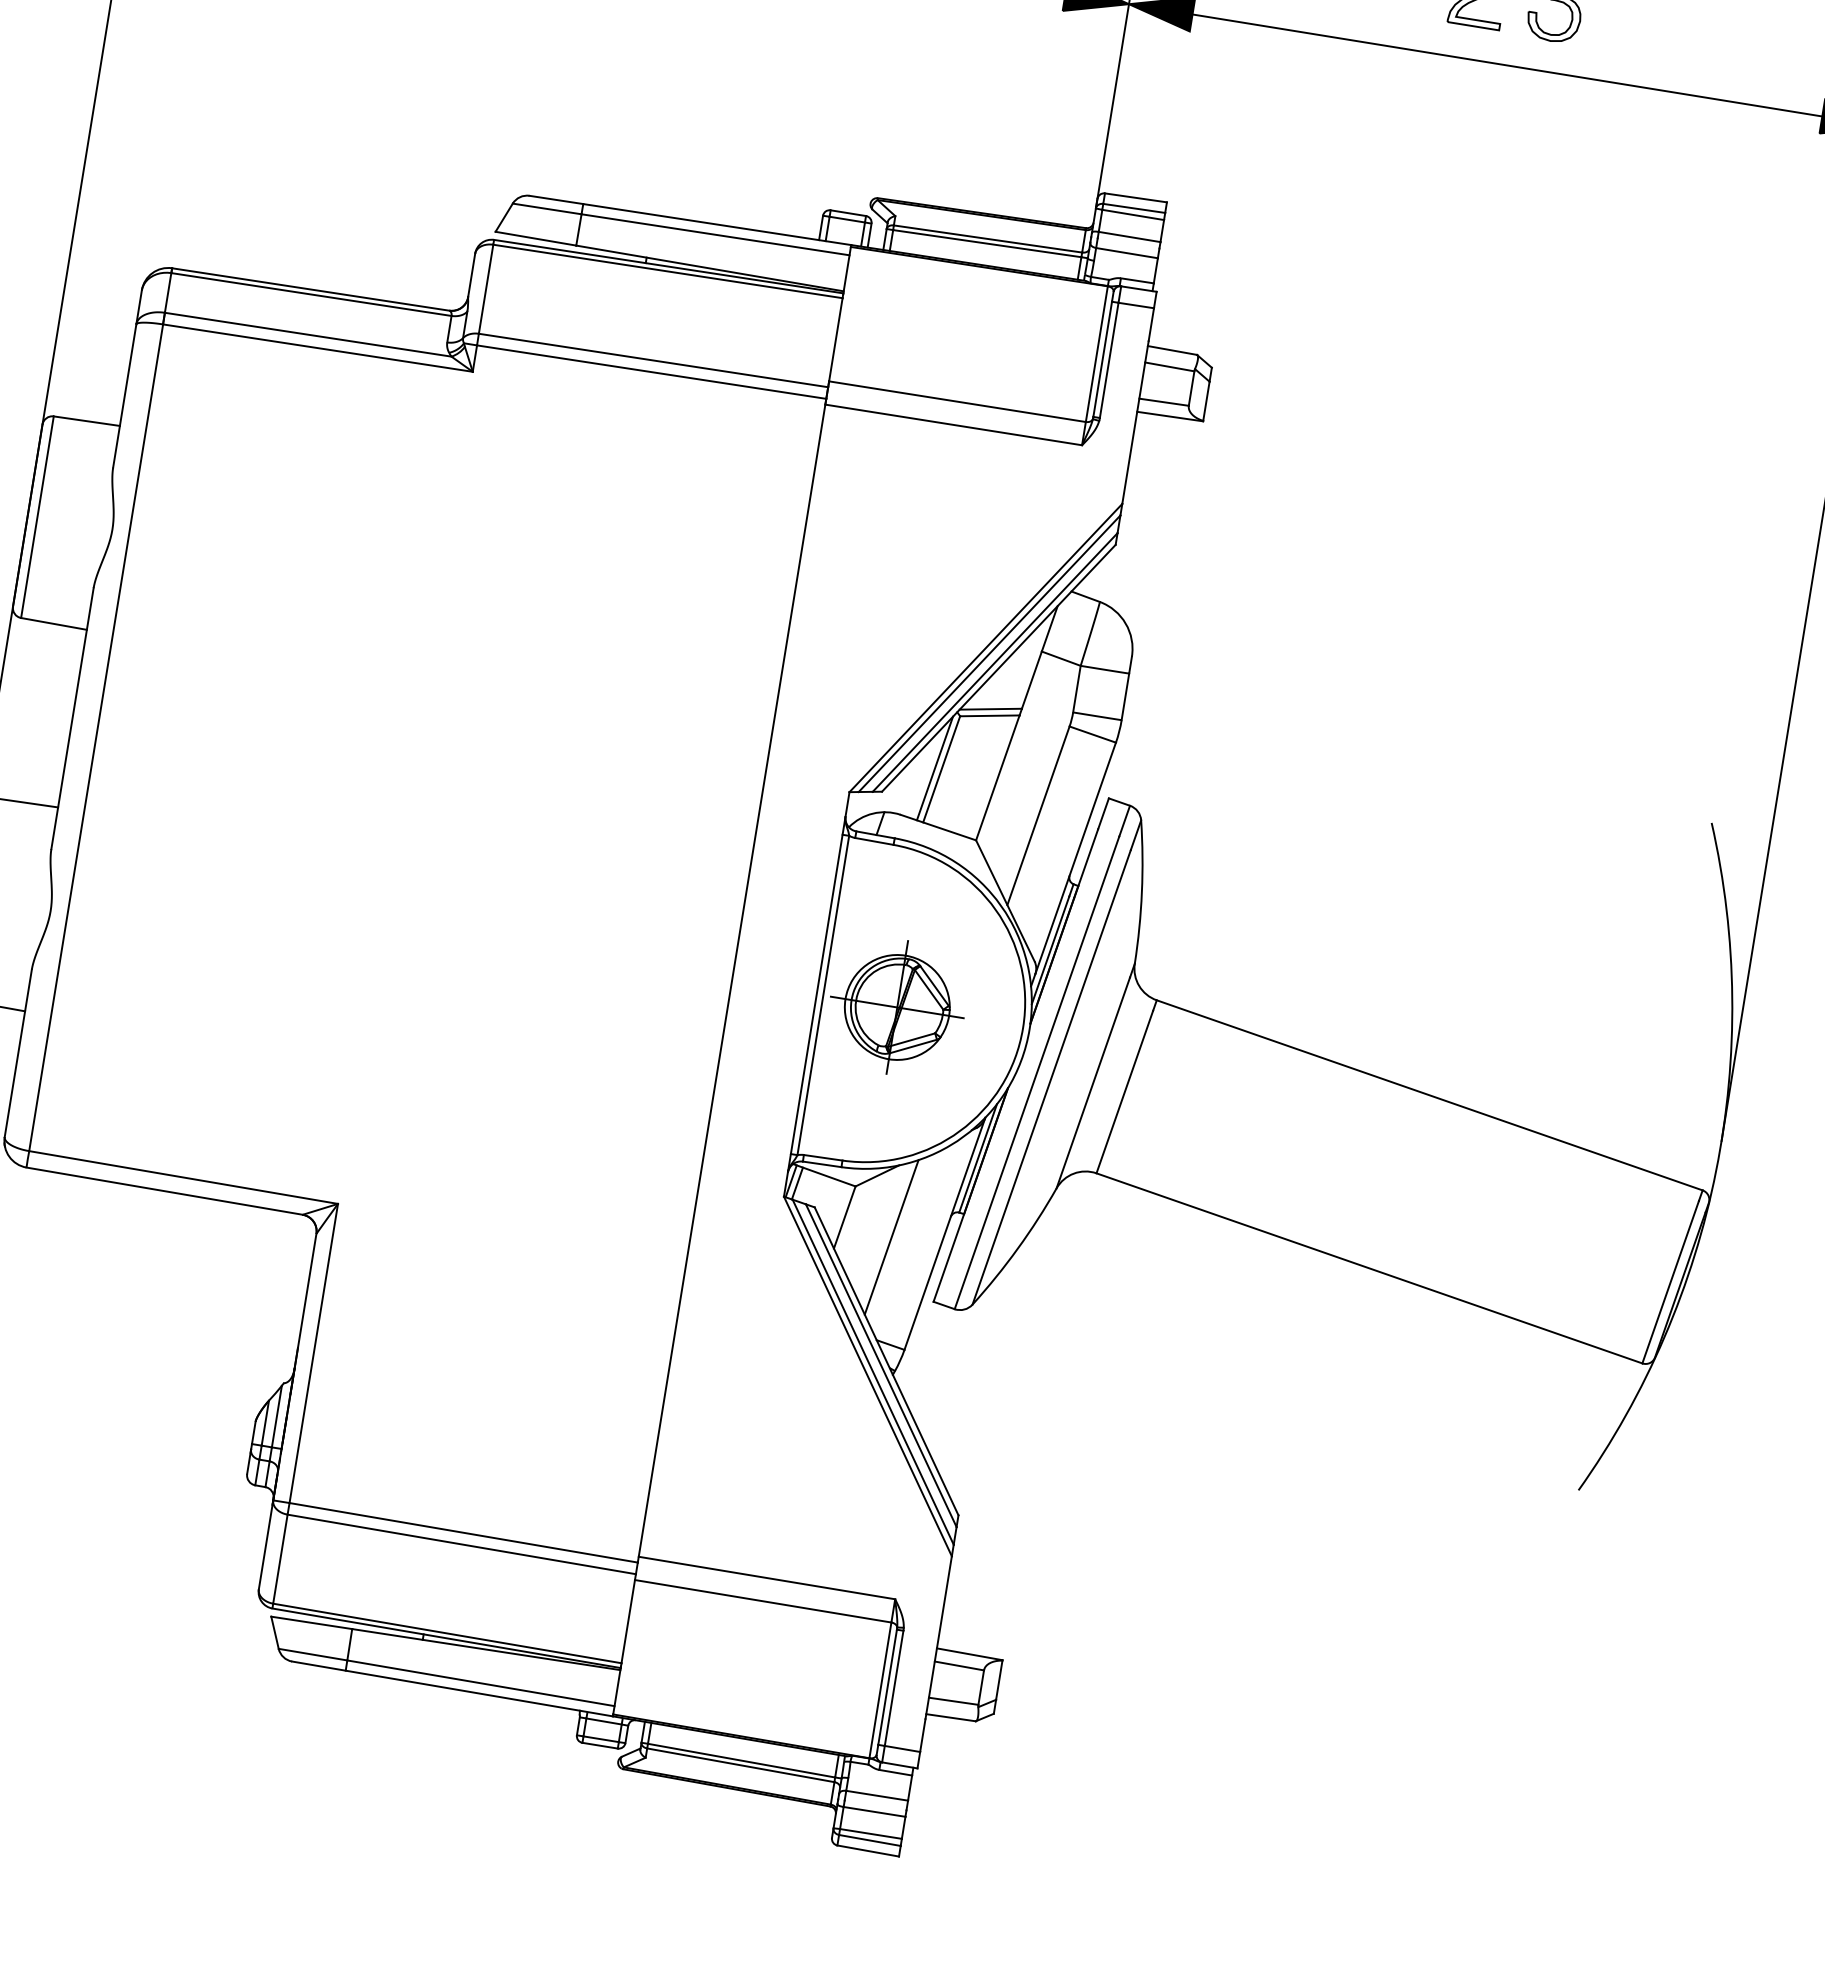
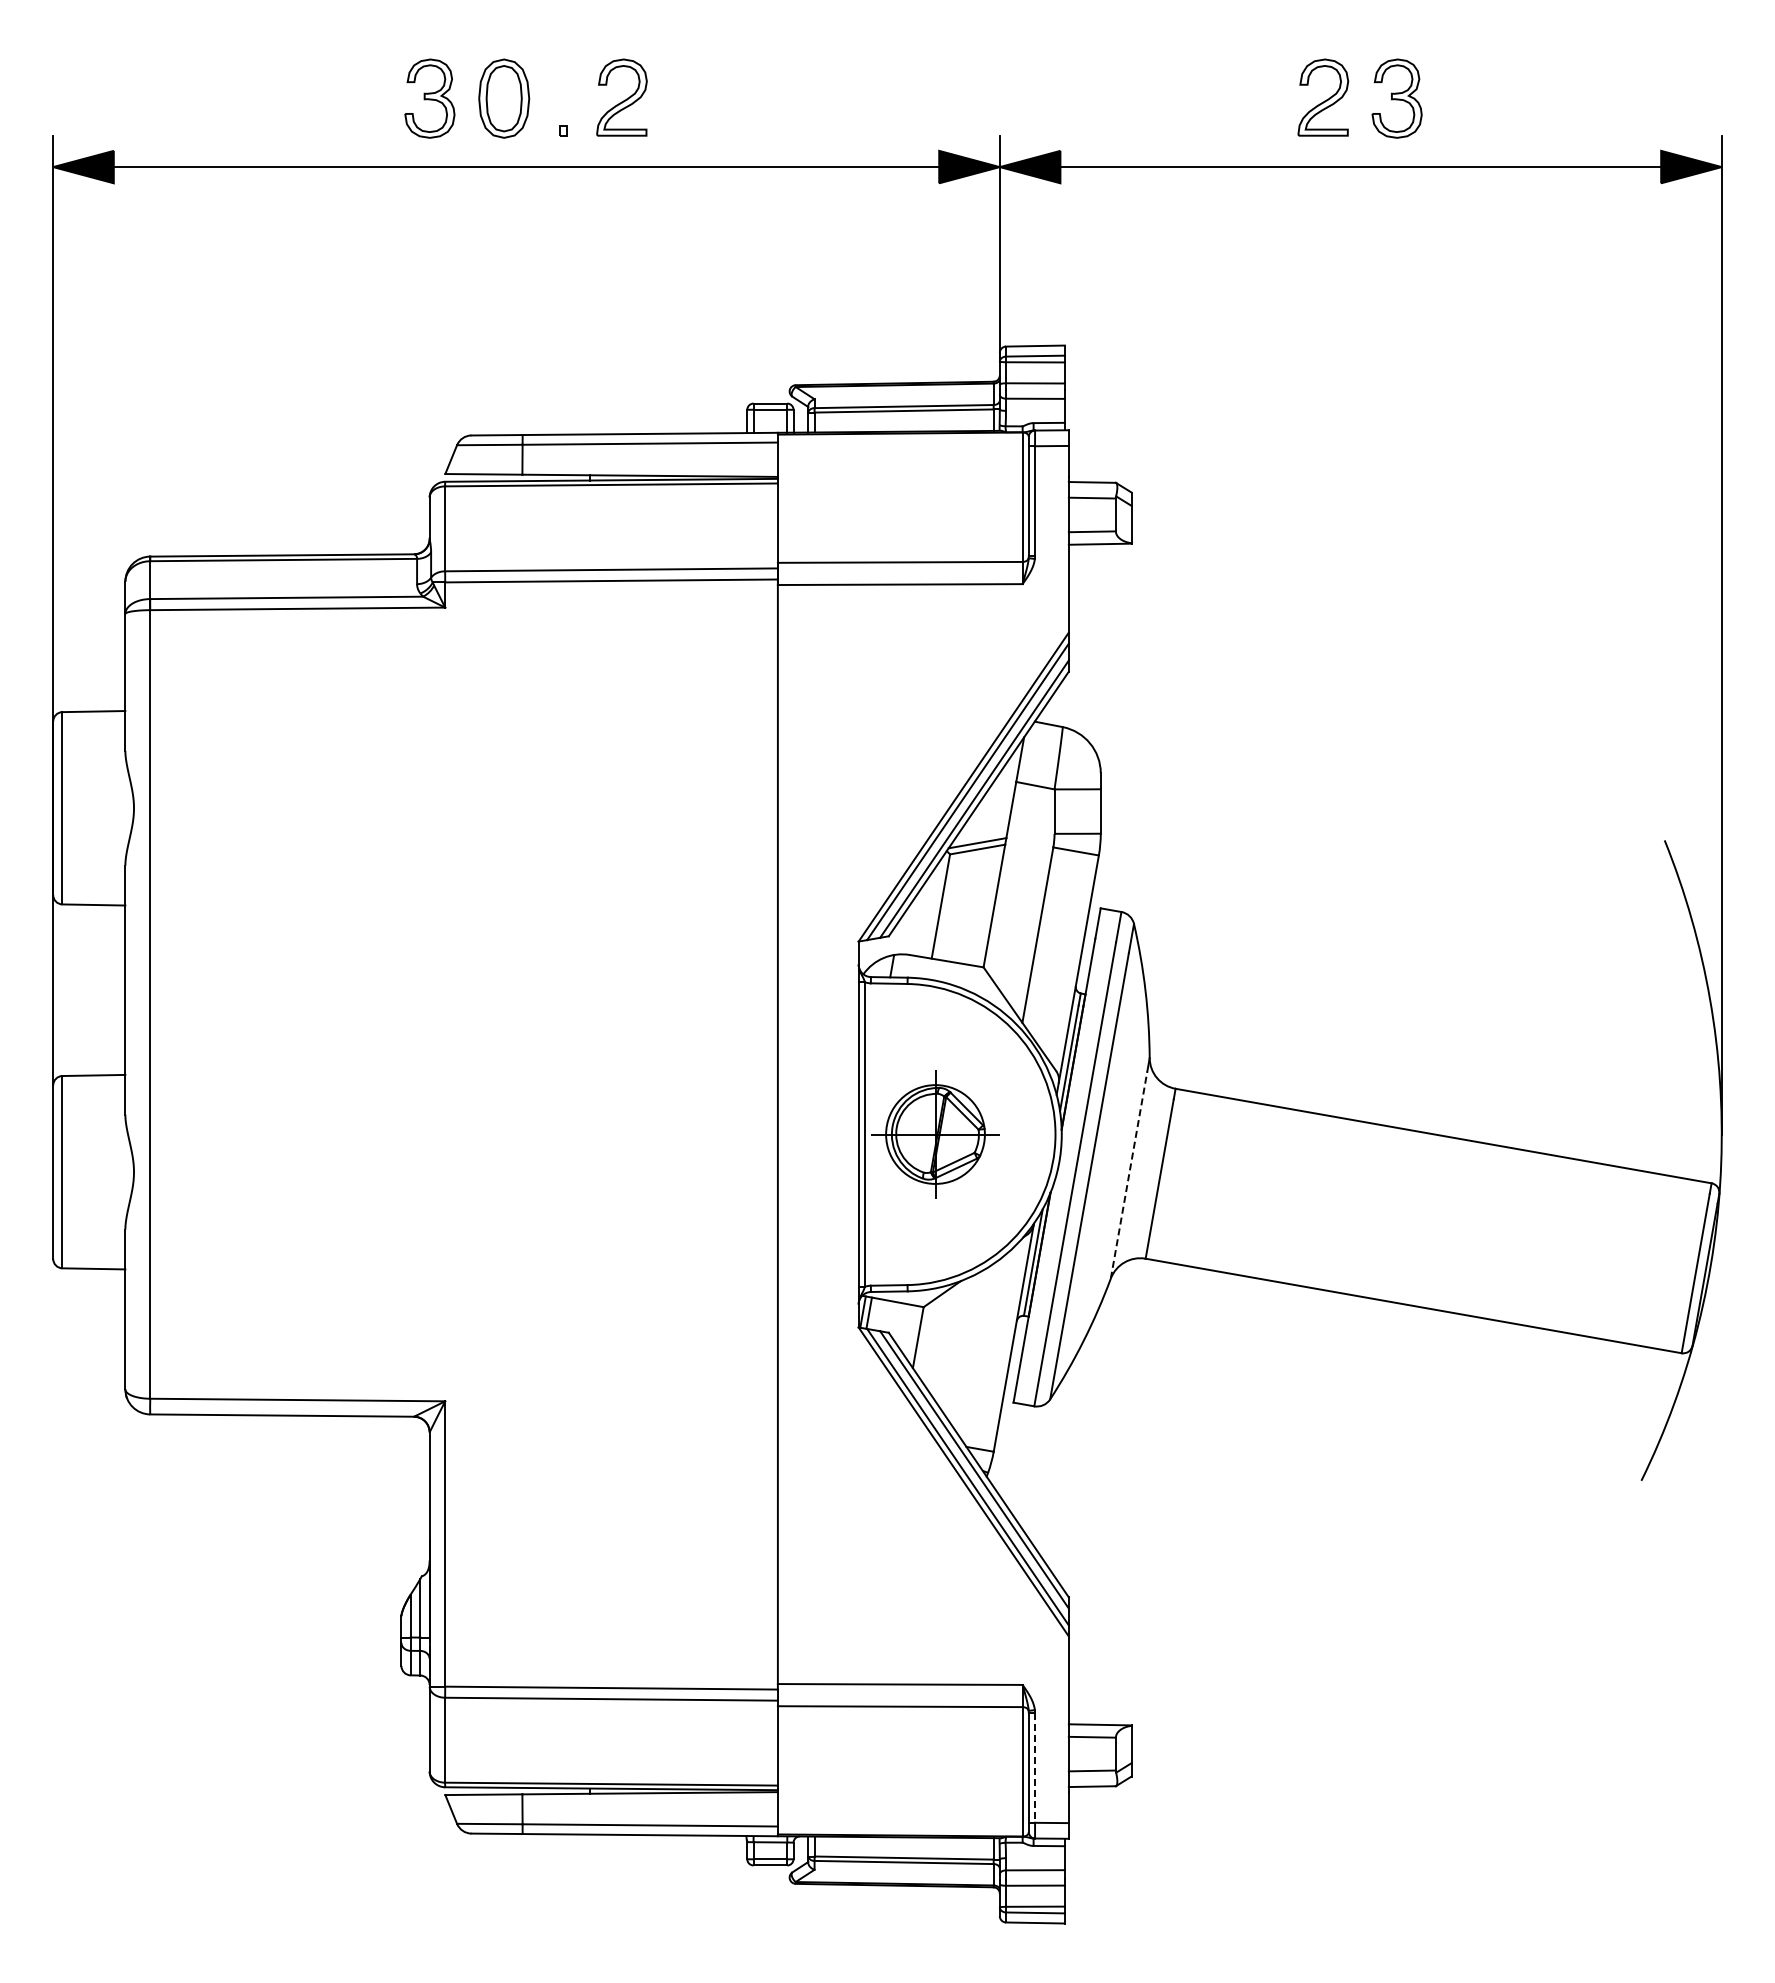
line: (934, 768) -> (934, 906), removed
line: (1093, 1082) -> (1129, 1174), solid -> dashed
line: (891, 1236) -> (964, 1348), removed
line: (894, 1688) -> (1035, 1767), solid -> dashed

